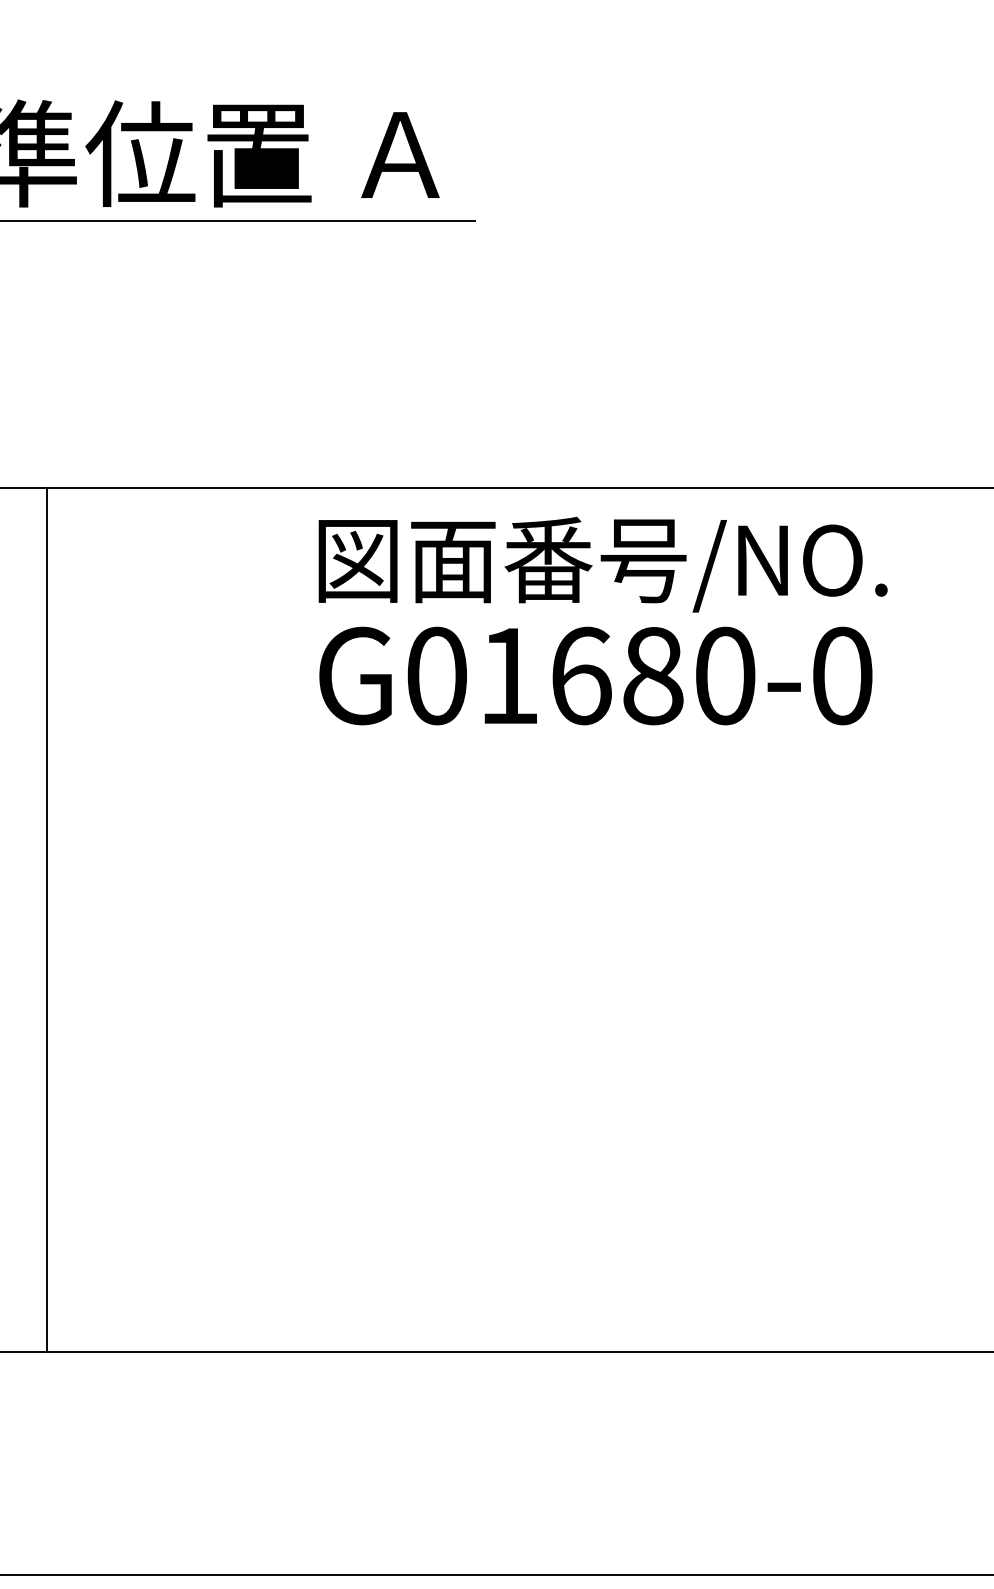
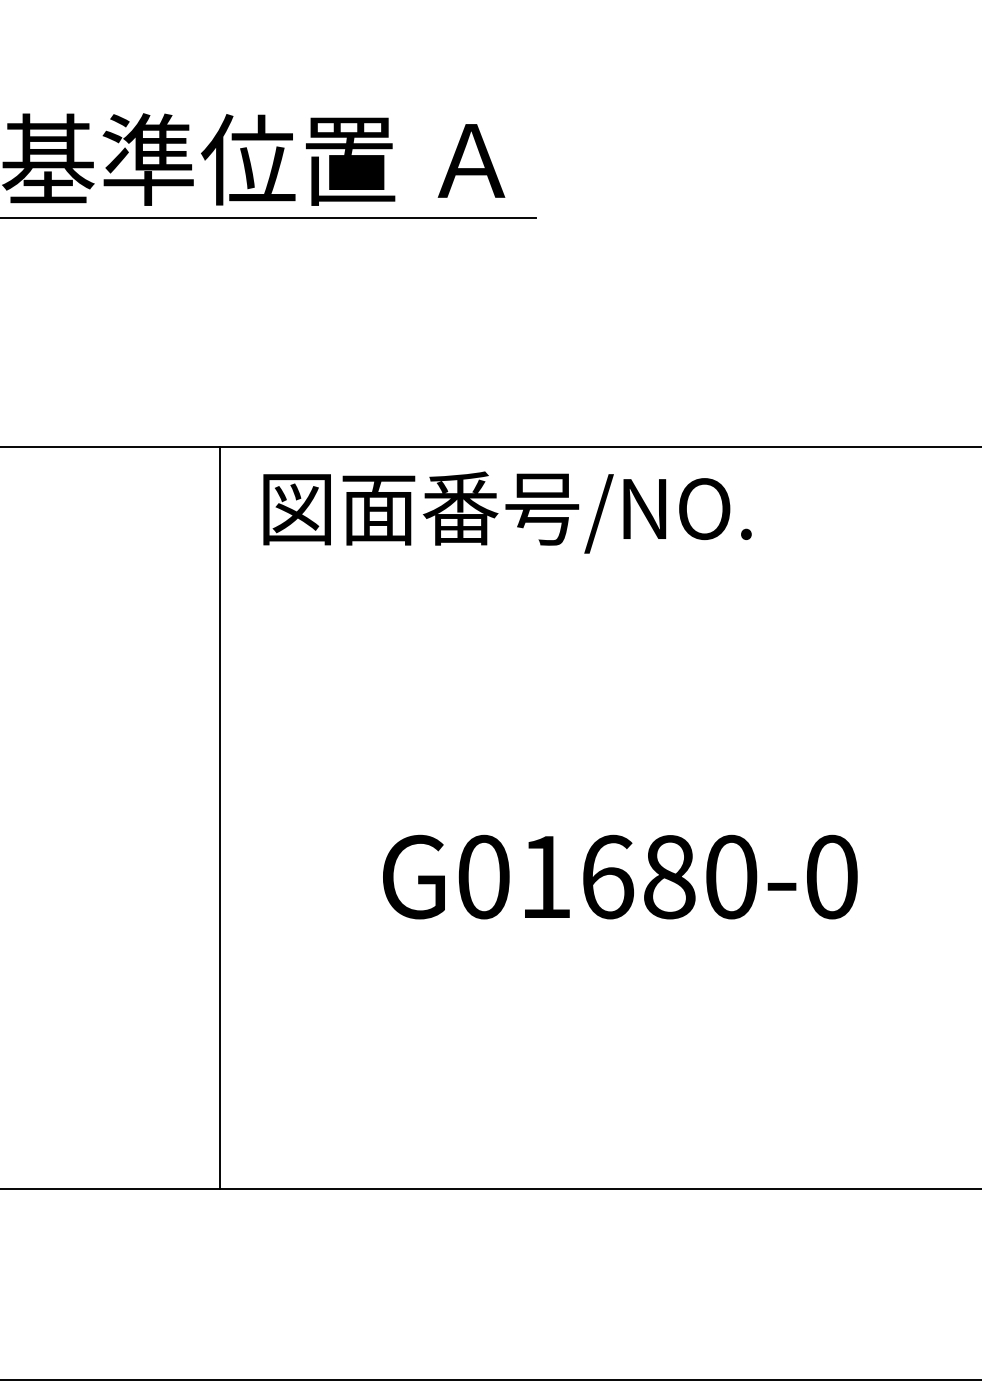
text: (603, 564) -> (507, 512), moved
text: (596, 675) -> (620, 876), moved
line: (47, 919) -> (220, 817), moved

